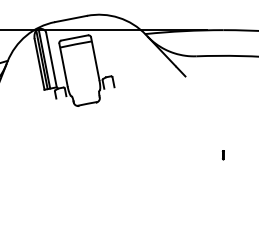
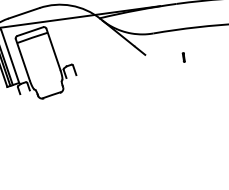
part: (223, 155) -> (184, 57), moved

